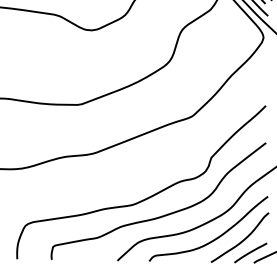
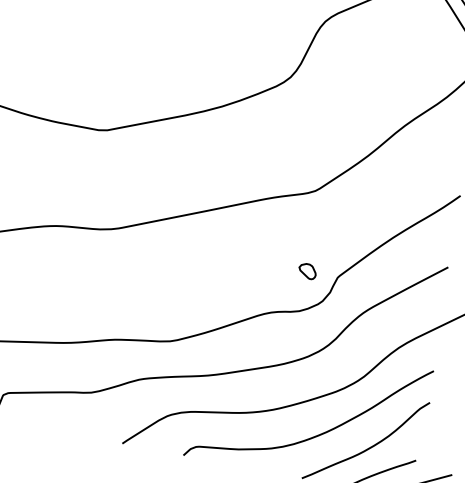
part: (195, 157) -> (307, 271), added

